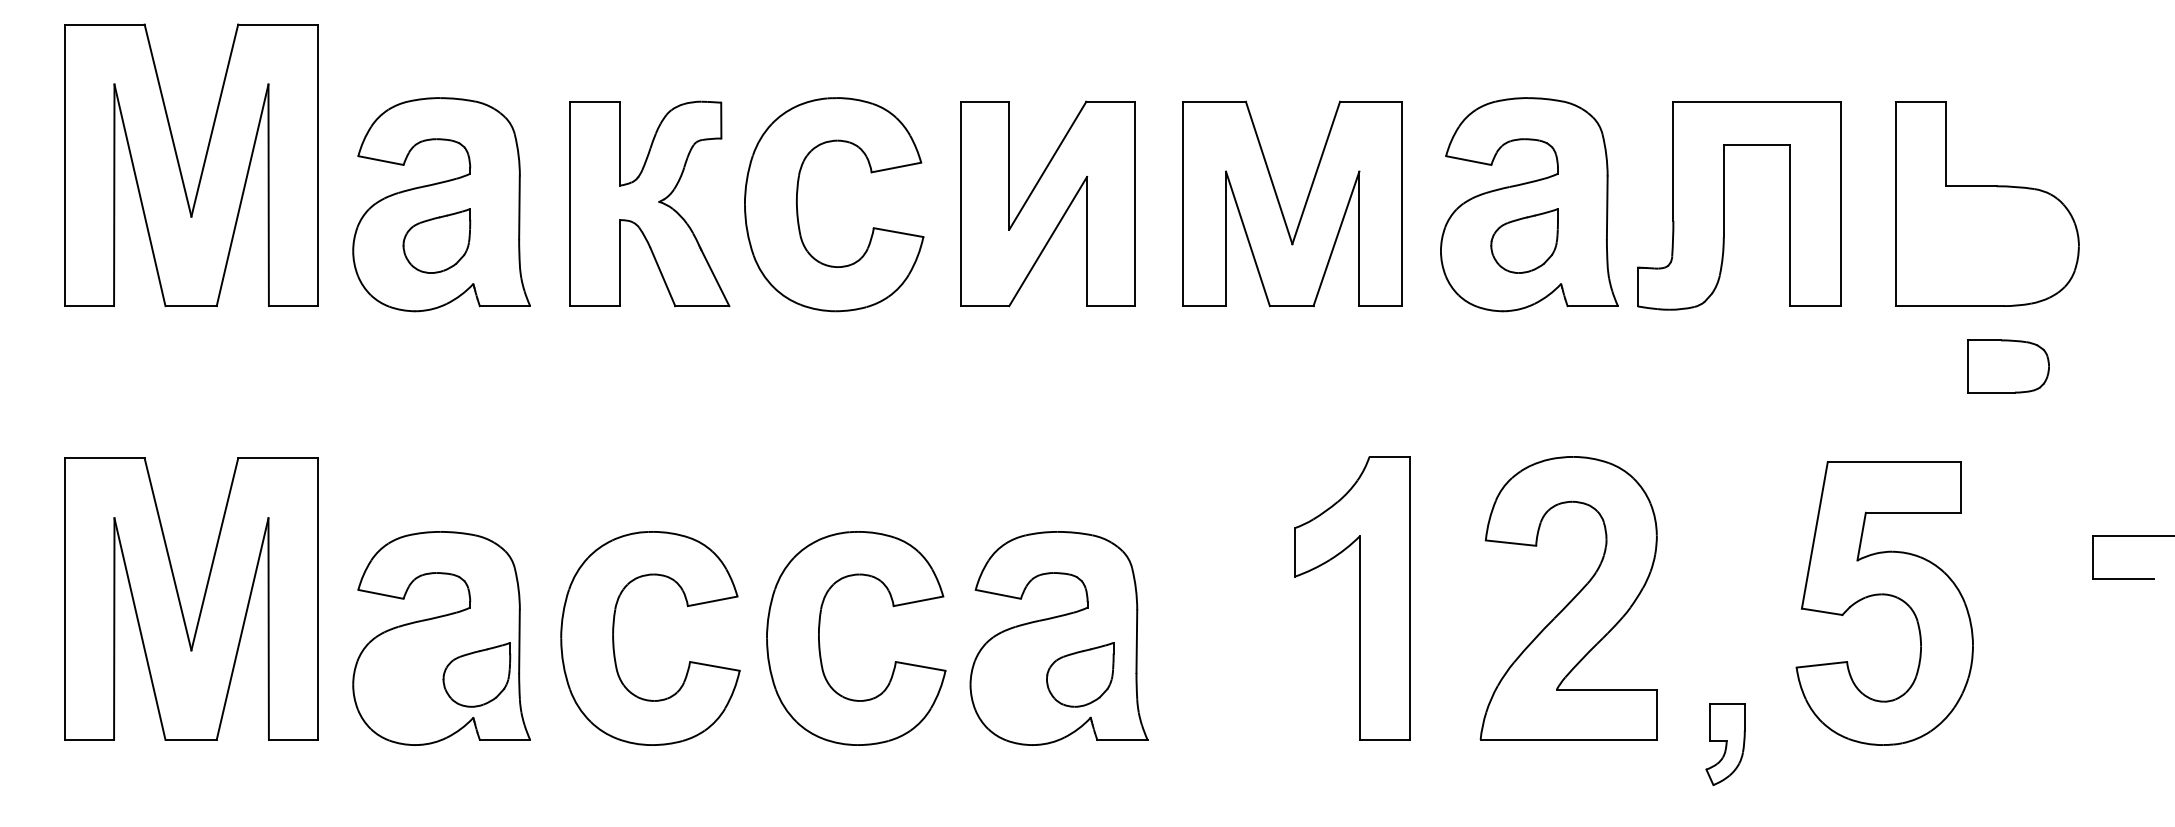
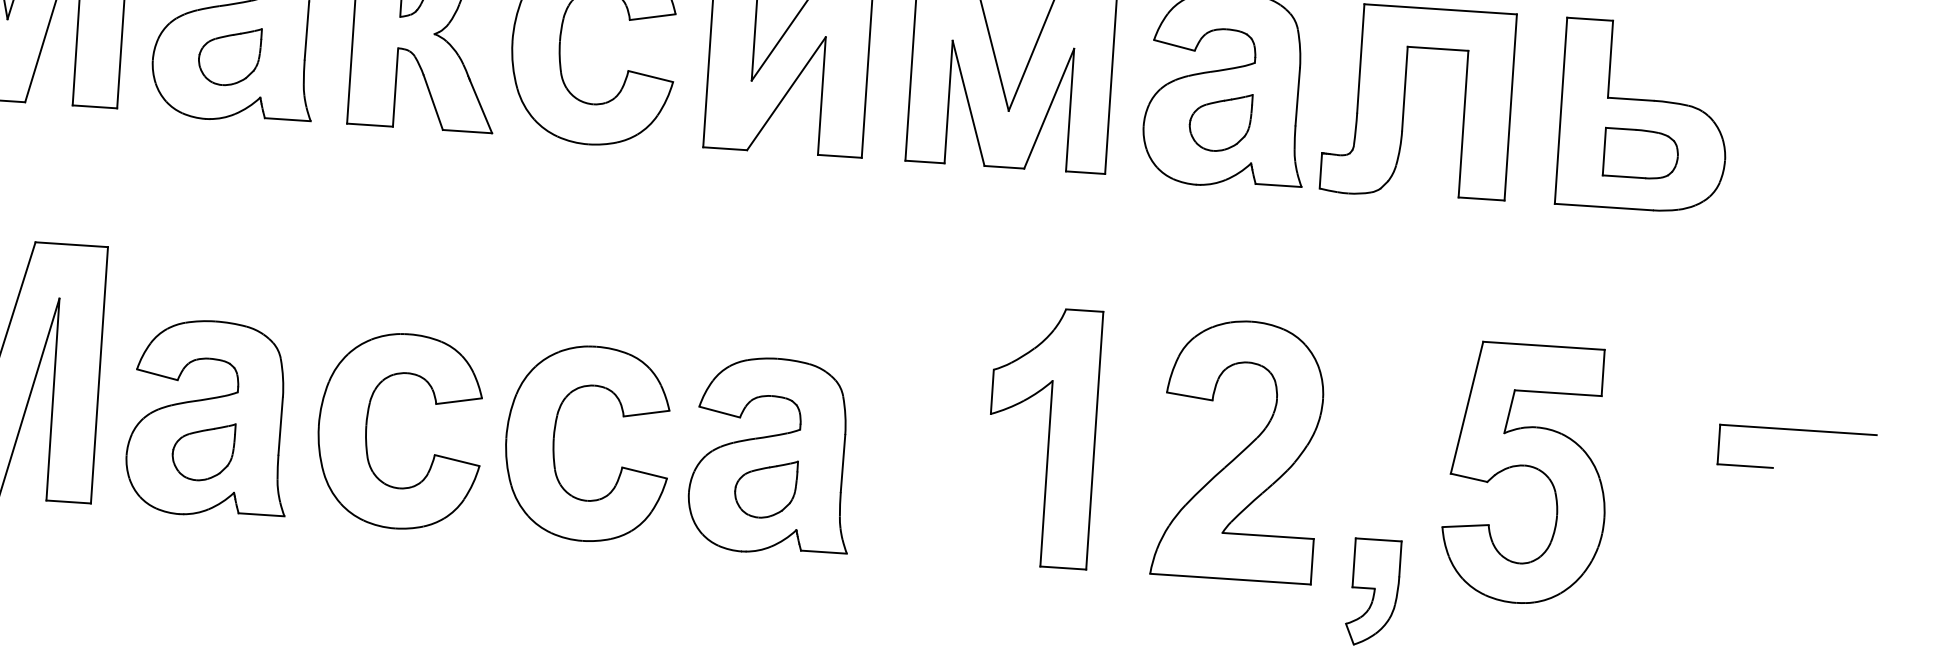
part: (2008, 366) -> (1640, 154), moved
part: (476, 674) -> (203, 451), moved
part: (1080, 674) -> (766, 488), moved
part: (1725, 744) -> (1373, 592), size x1.43

